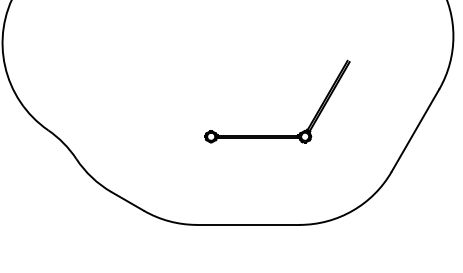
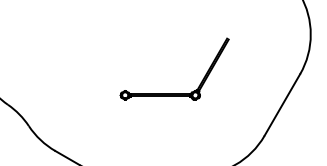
part: (277, 135) -> (174, 94), moved

